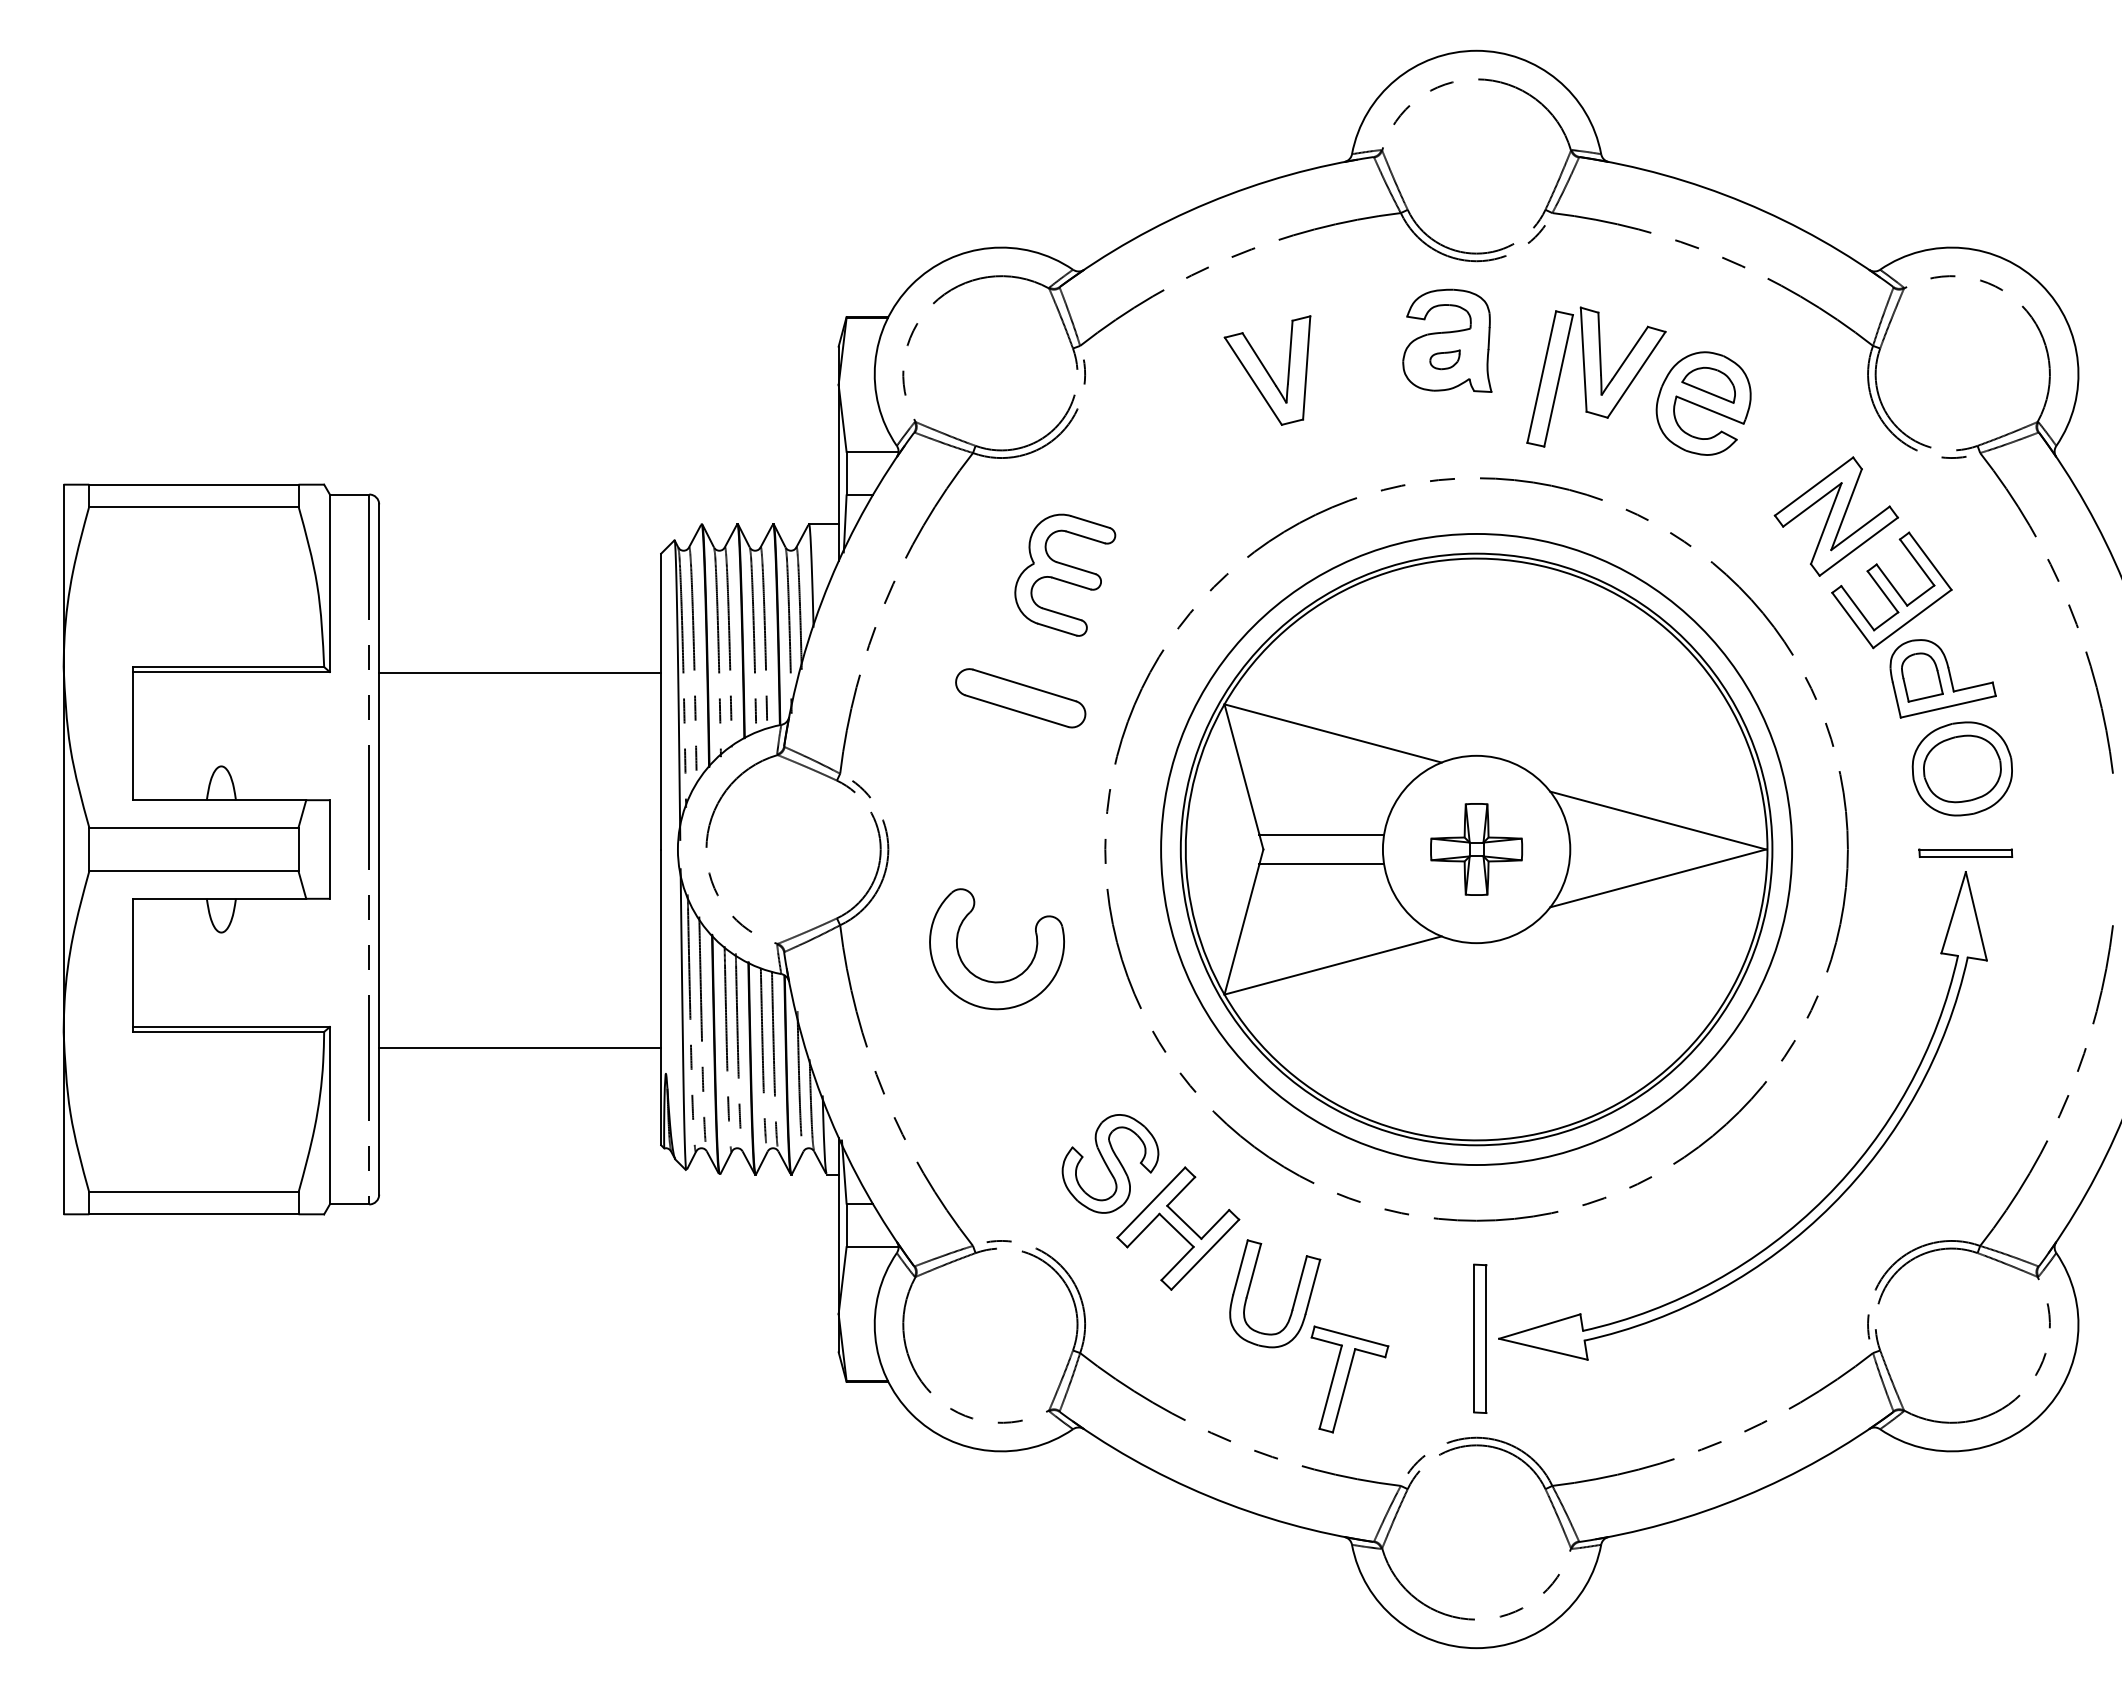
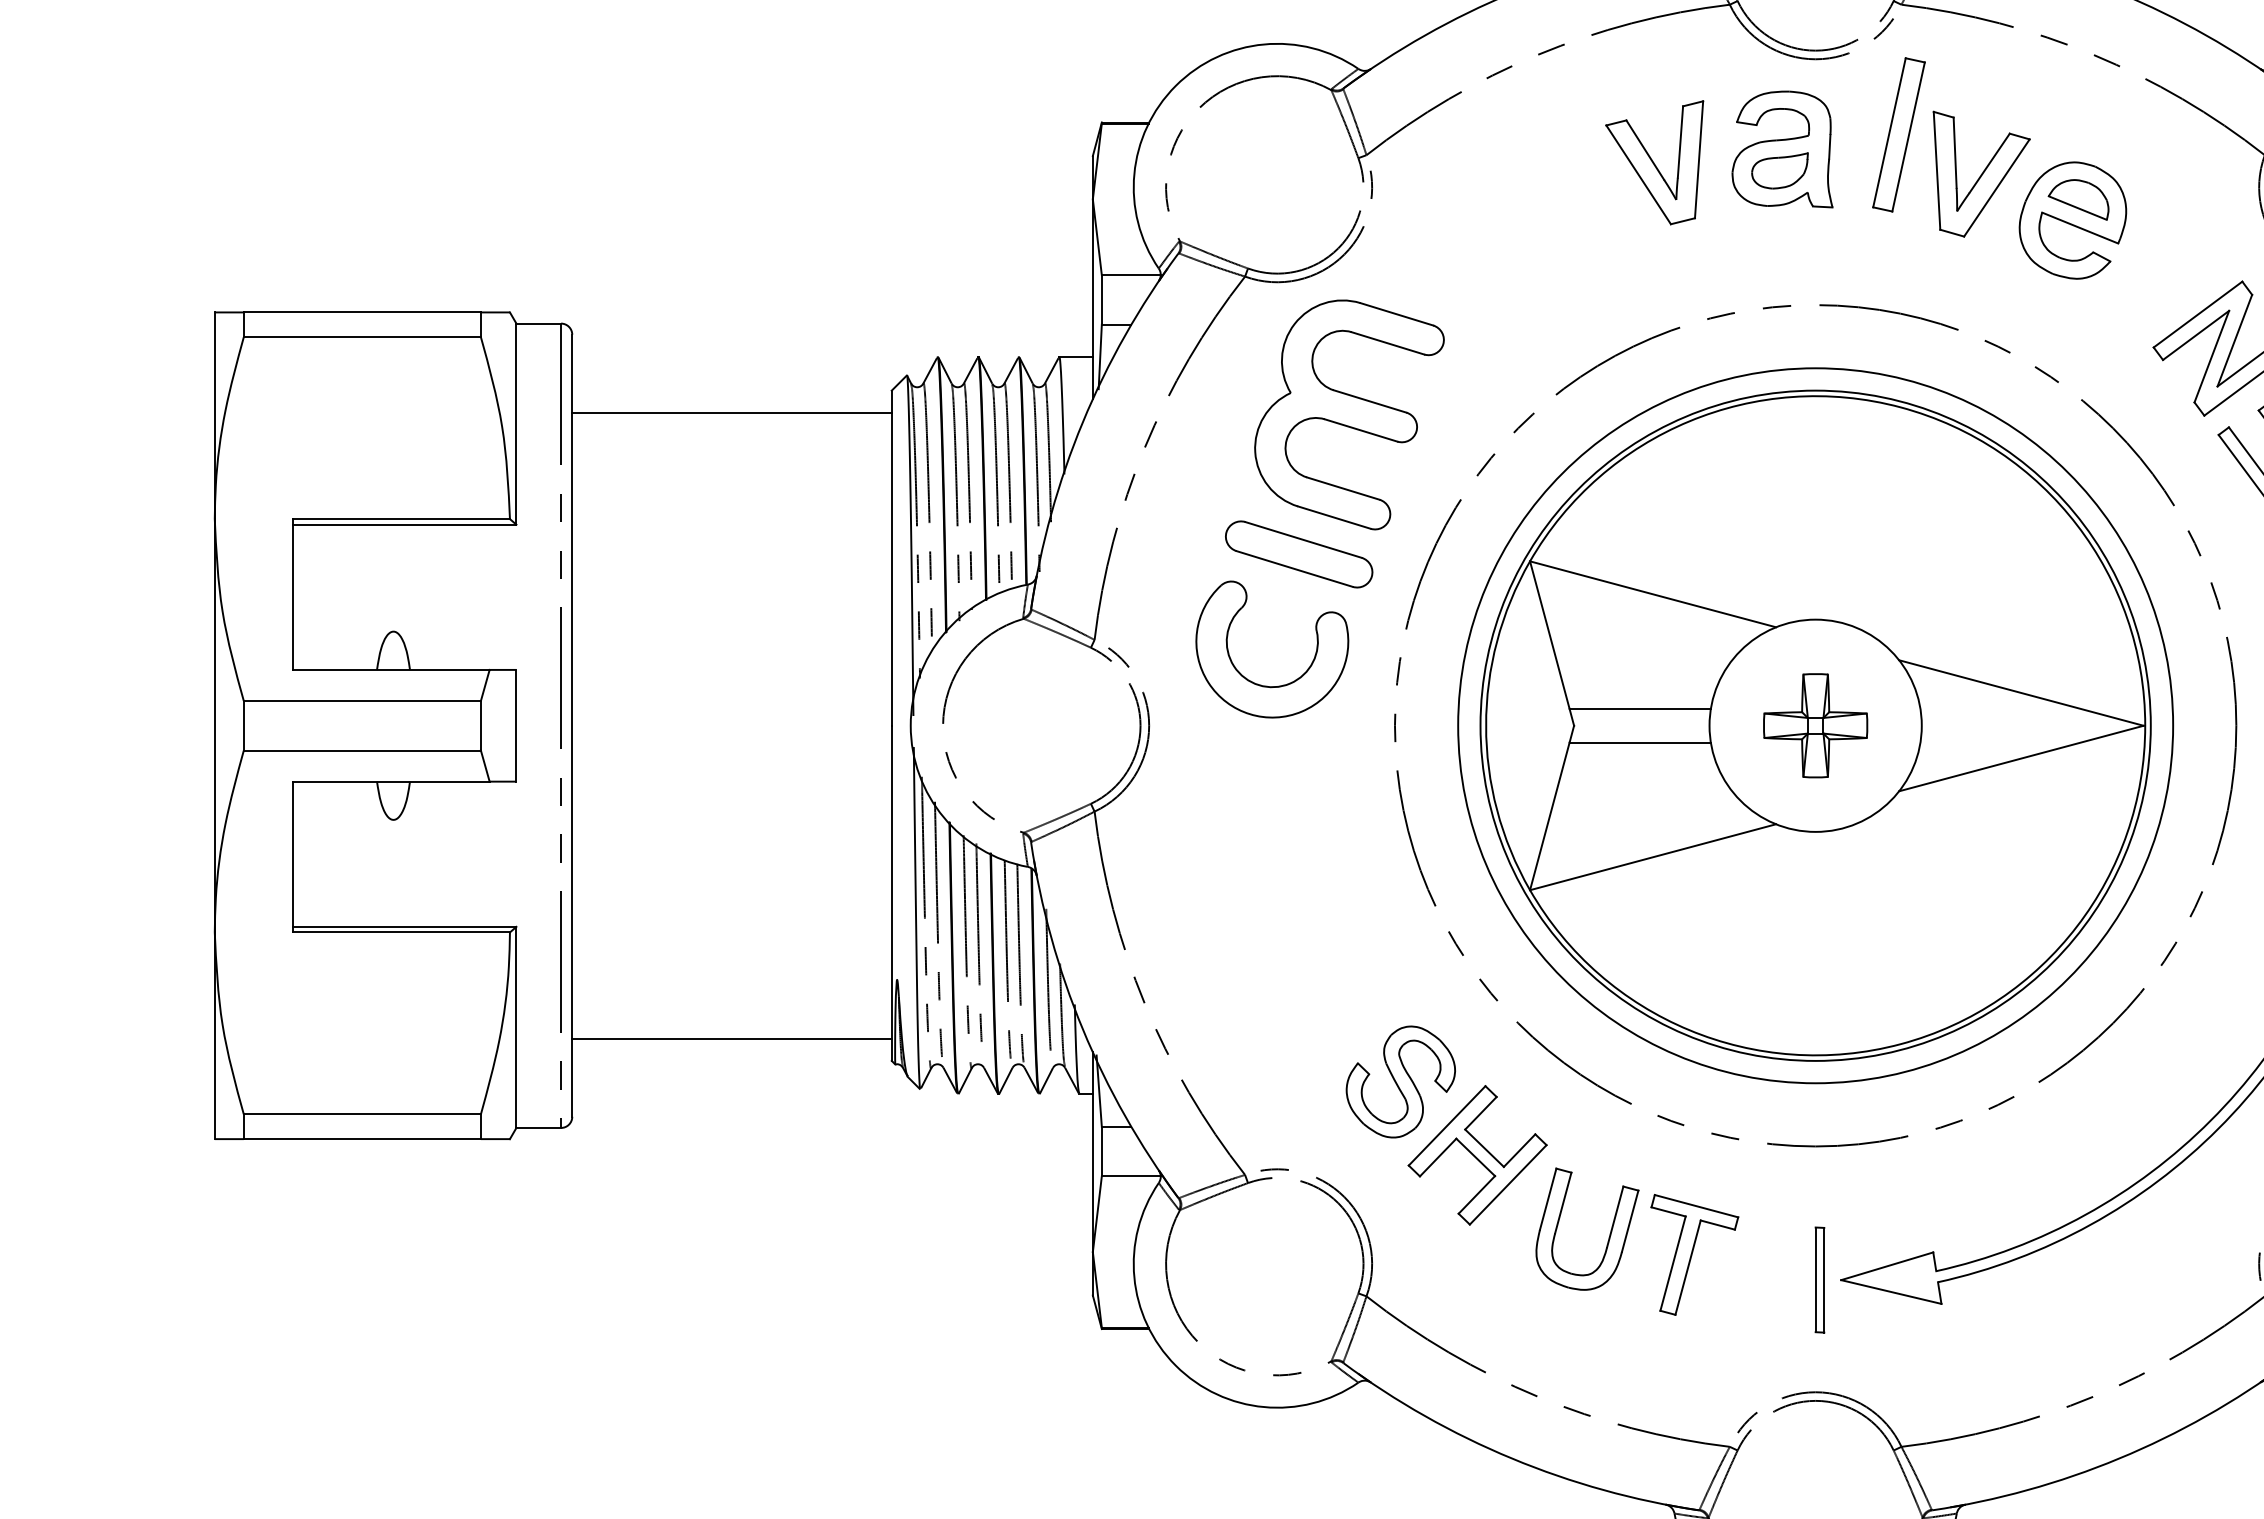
part: (1444, 359) -> (1779, 170), size x1.67
part: (1267, 370) -> (1654, 162), moved
part: (1549, 378) -> (1898, 134), moved
part: (1065, 575) -> (1349, 415), size x1.67
line: (520, 673) -> (732, 413), moved
part: (990, 980) -> (1264, 684), moved
line: (520, 1047) -> (732, 1038), moved
part: (1480, 1338) -> (1820, 1279), size x0.62
part: (1349, 1379) -> (1694, 1254), moved

